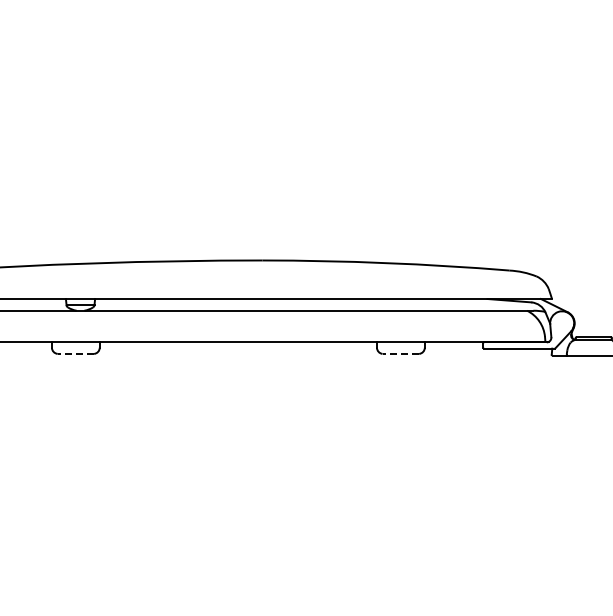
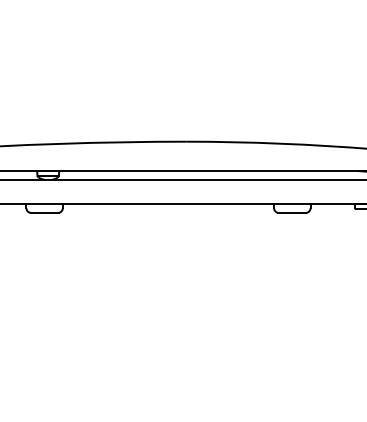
line: (75, 353) -> (44, 212), dashed -> solid
line: (400, 353) -> (292, 212), dashed -> solid

